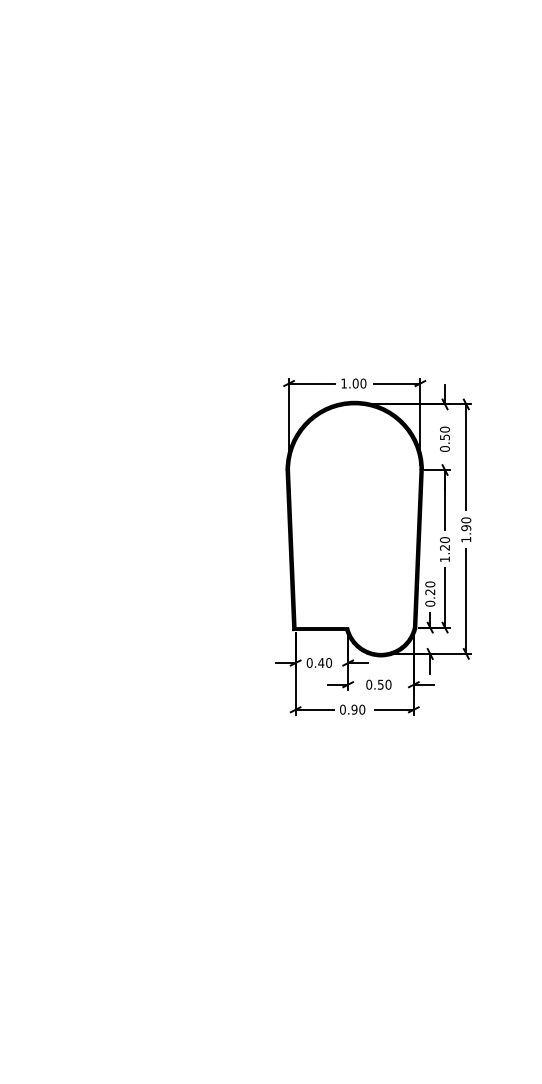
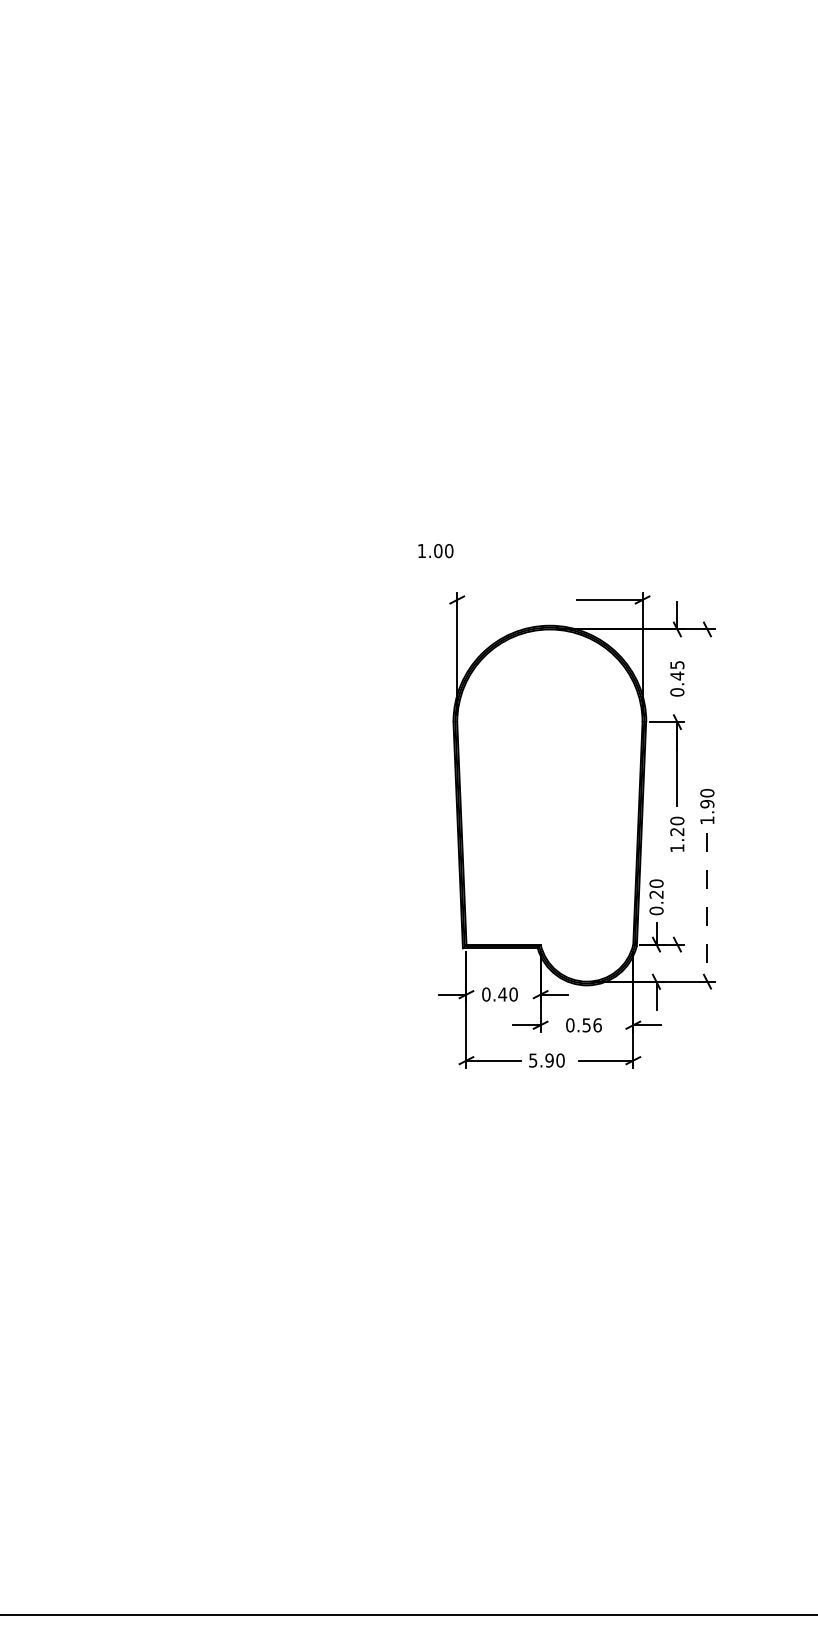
line: (311, 383) -> (489, 599), removed
text: (353, 383) -> (435, 551), moved
text: (445, 433) -> (677, 670), 0.50 -> 0.45
line: (466, 456) -> (707, 703), removed
line: (445, 597) -> (677, 902), removed
line: (466, 601) -> (707, 907), solid -> dashed
text: (388, 684) -> (597, 1025), 0.50 -> 0.56
text: (343, 709) -> (533, 1060), 0.90 -> 5.90

